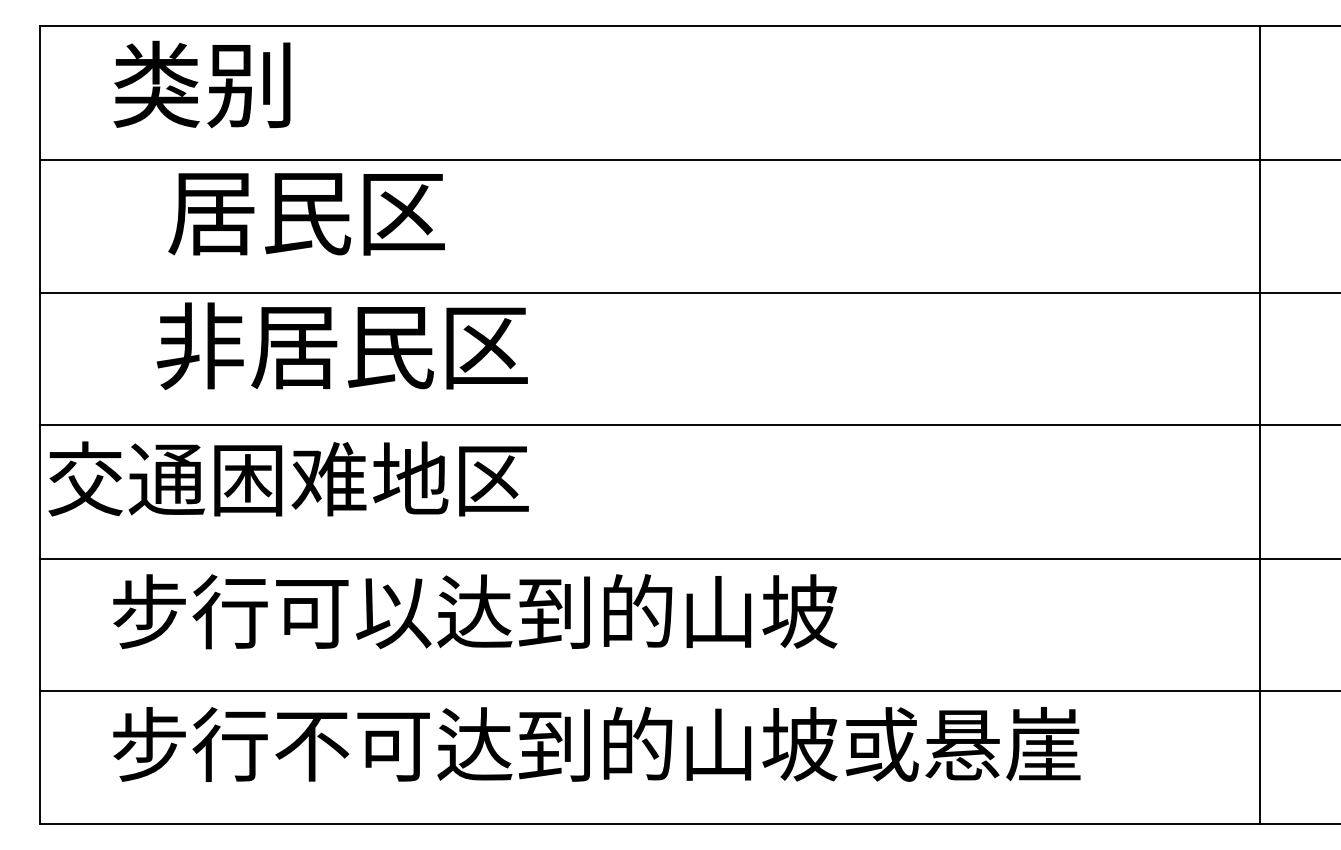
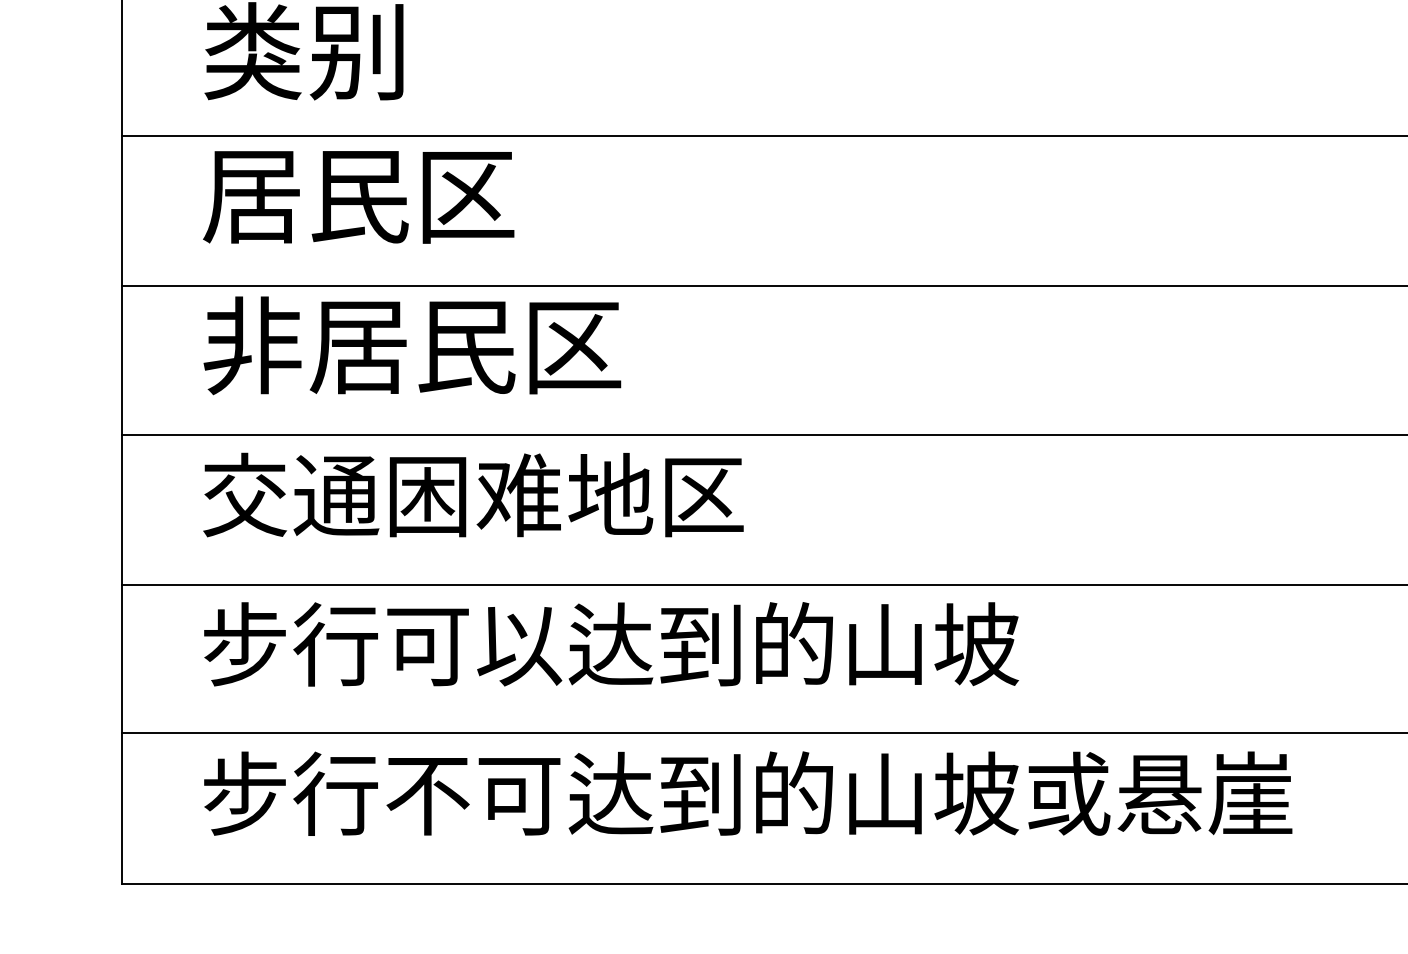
text: (306, 214) -> (358, 197), moved
text: (341, 346) -> (411, 346), moved
text: (288, 478) -> (473, 494), moved

